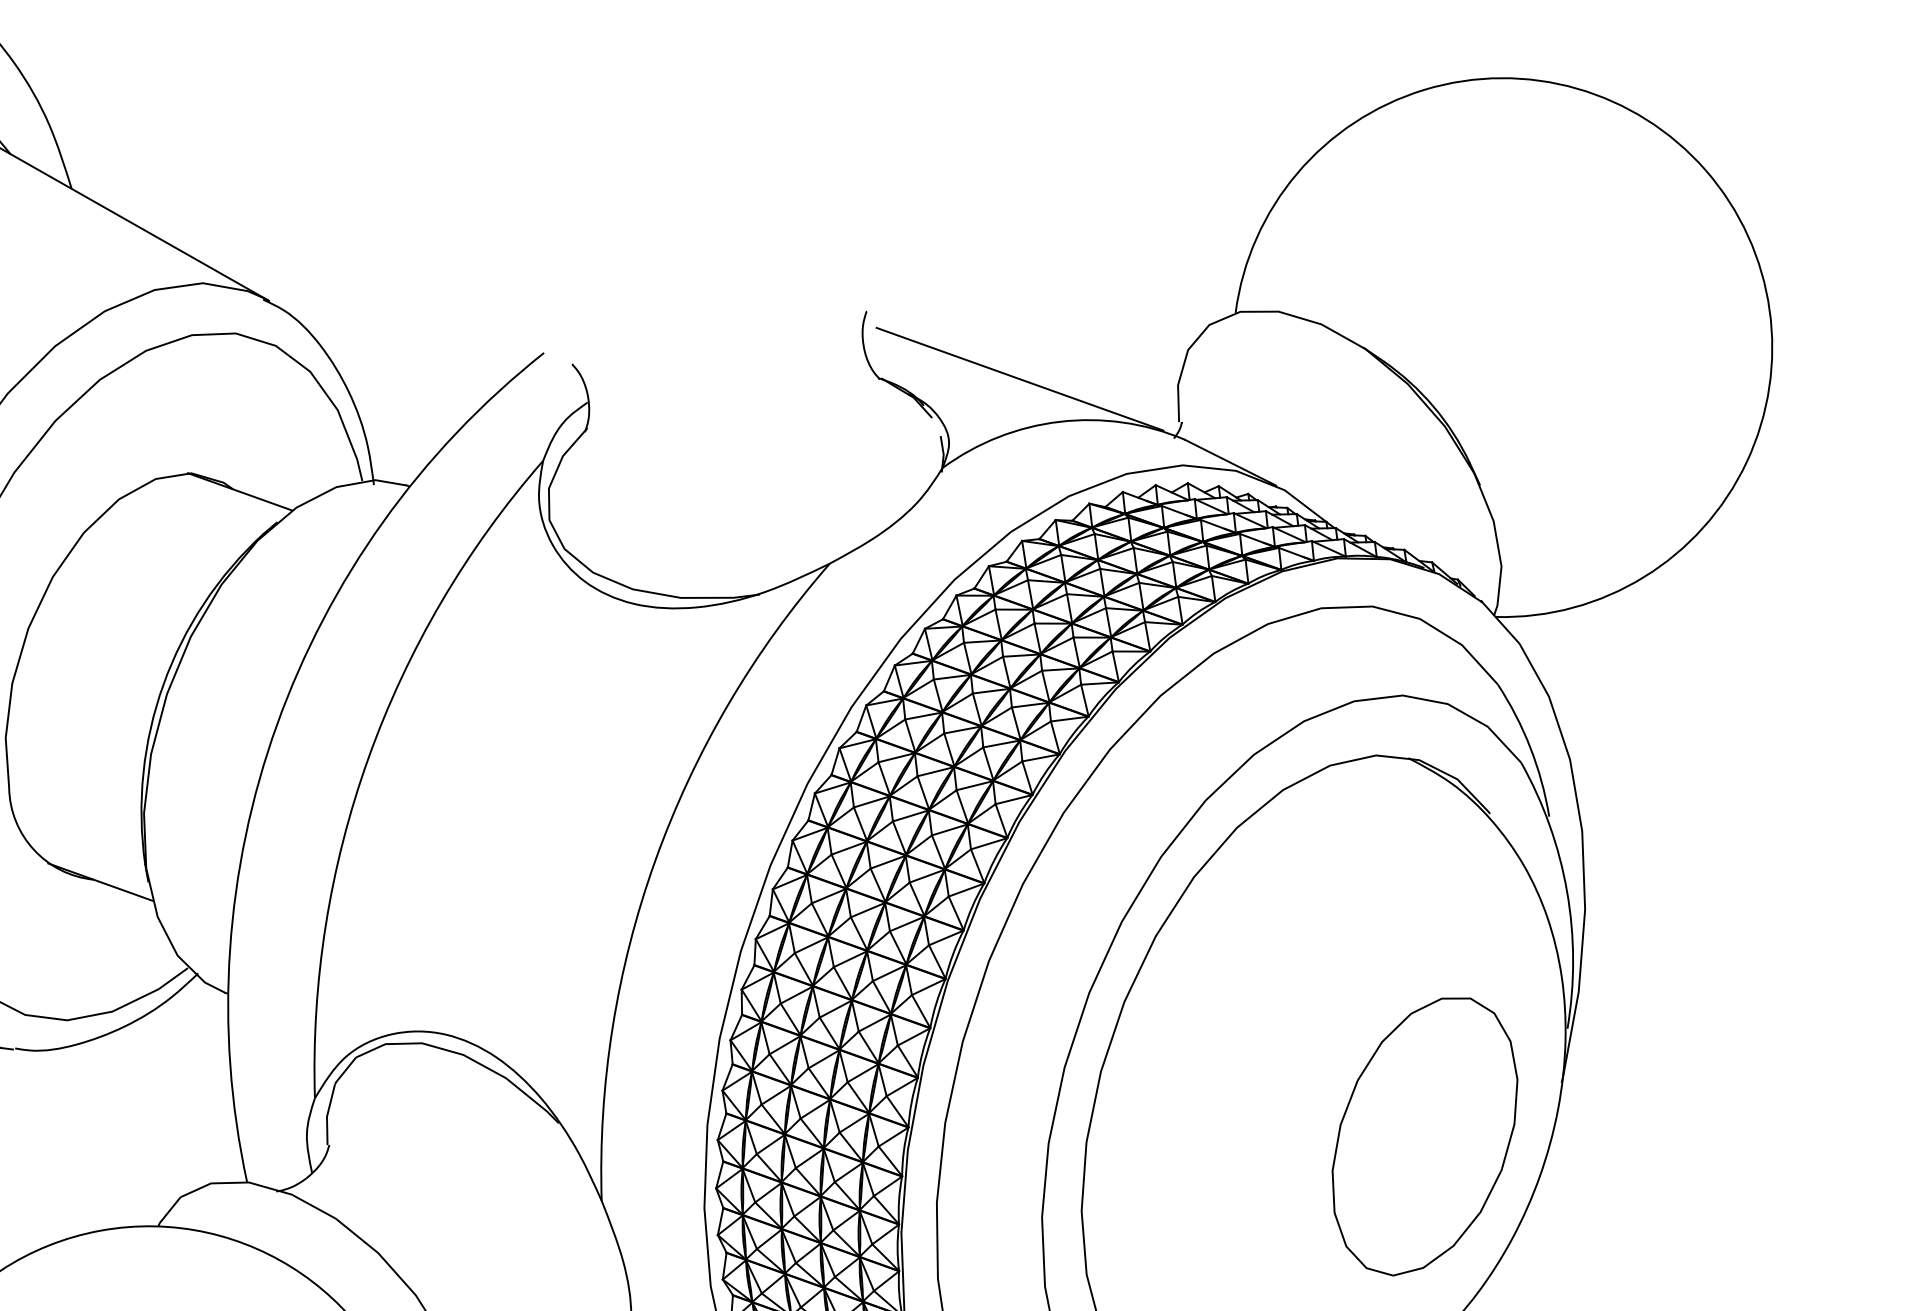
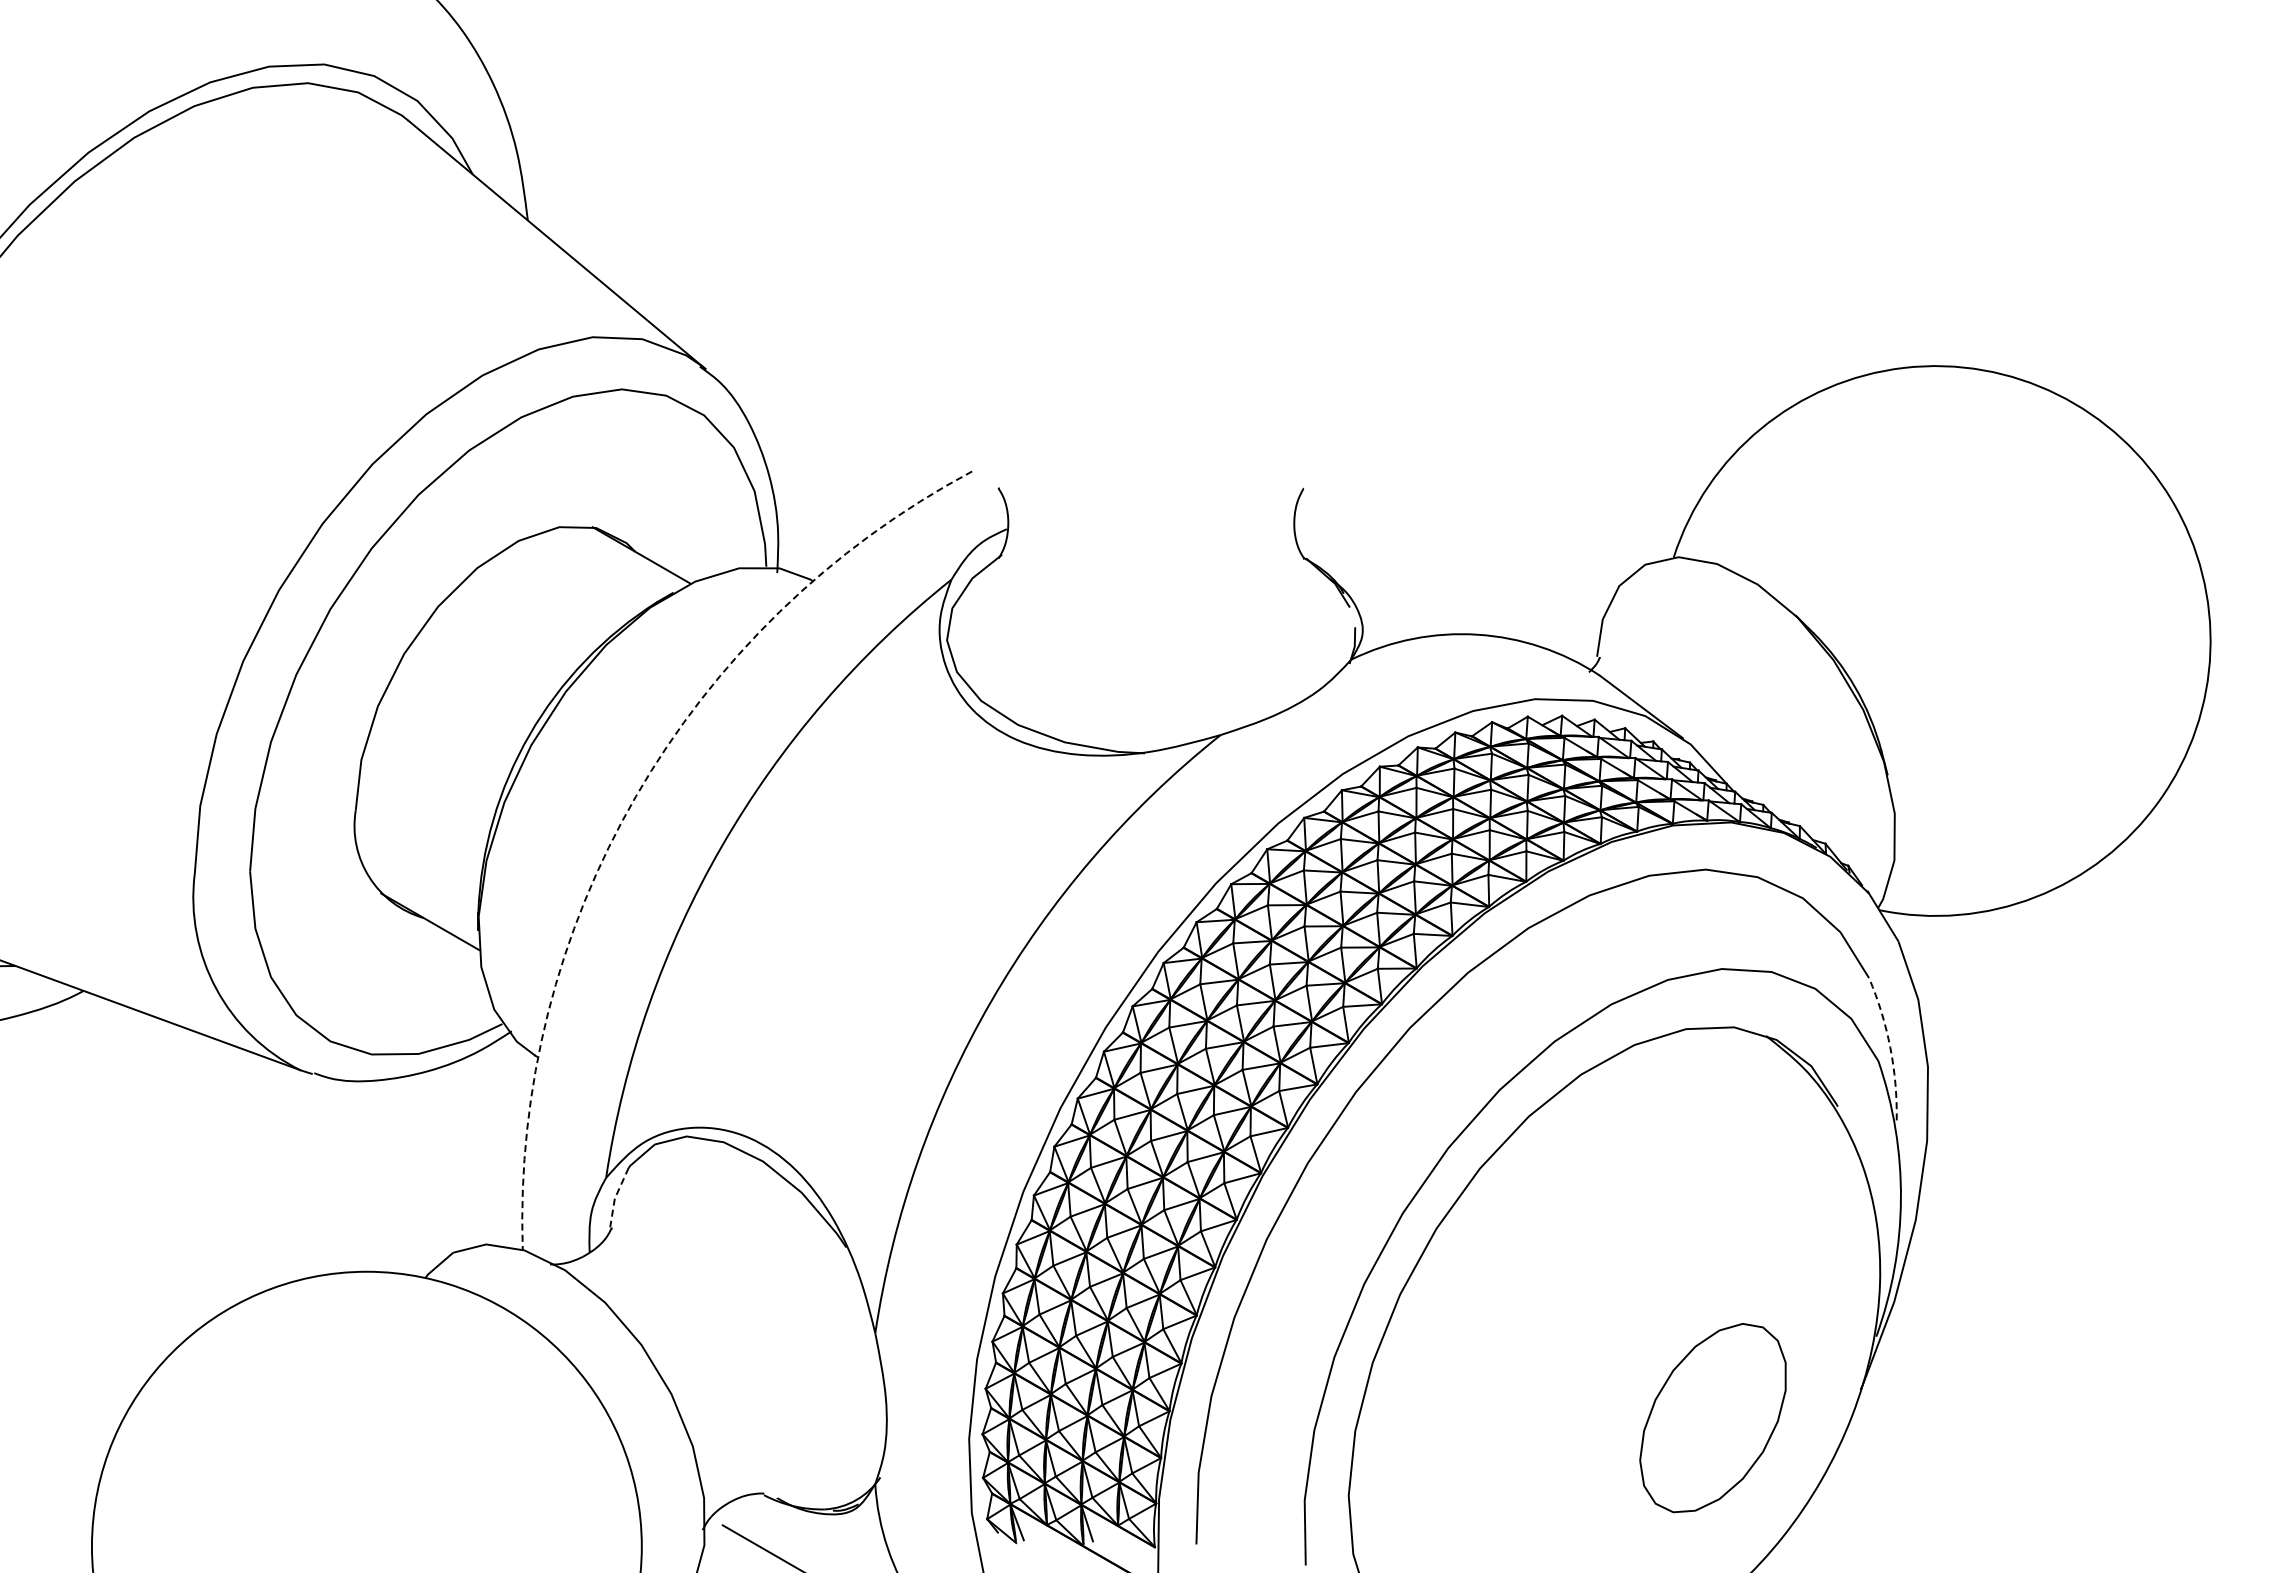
line: (1019, 379) -> (1444, 584), removed
arc: (277, 725) -> (636, 796), solid -> dashed
arc: (1530, 747) -> (1890, 1047), solid -> dashed
line: (327, 1115) -> (615, 1197), solid -> dashed
part: (1423, 1135) -> (1712, 1417), size x0.7

